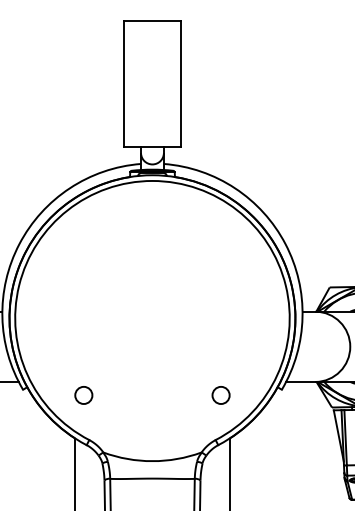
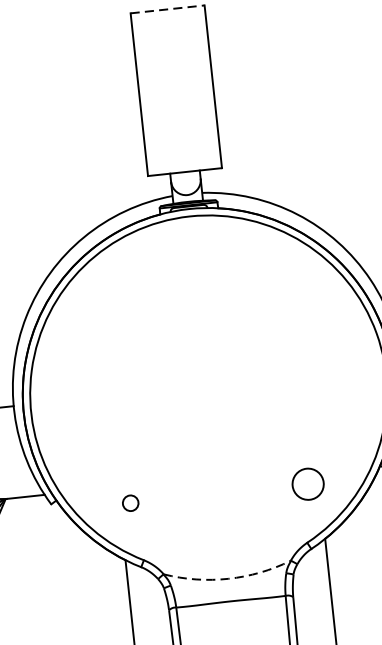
line: (152, 20) -> (167, 8), solid -> dashed
circle: (83, 395) -> (130, 503), size x0.7
circle: (220, 395) -> (307, 484), size x1.4
arc: (152, 461) -> (228, 579), solid -> dashed

